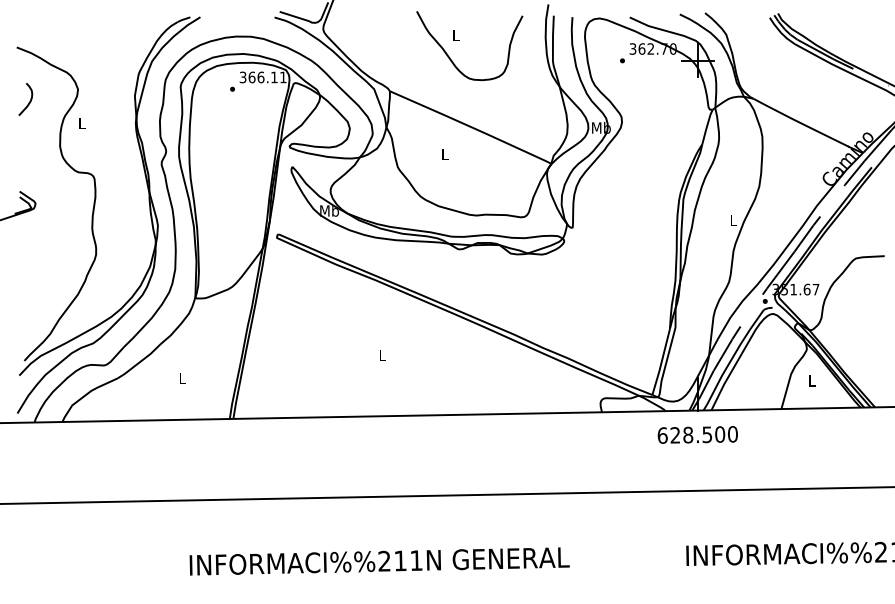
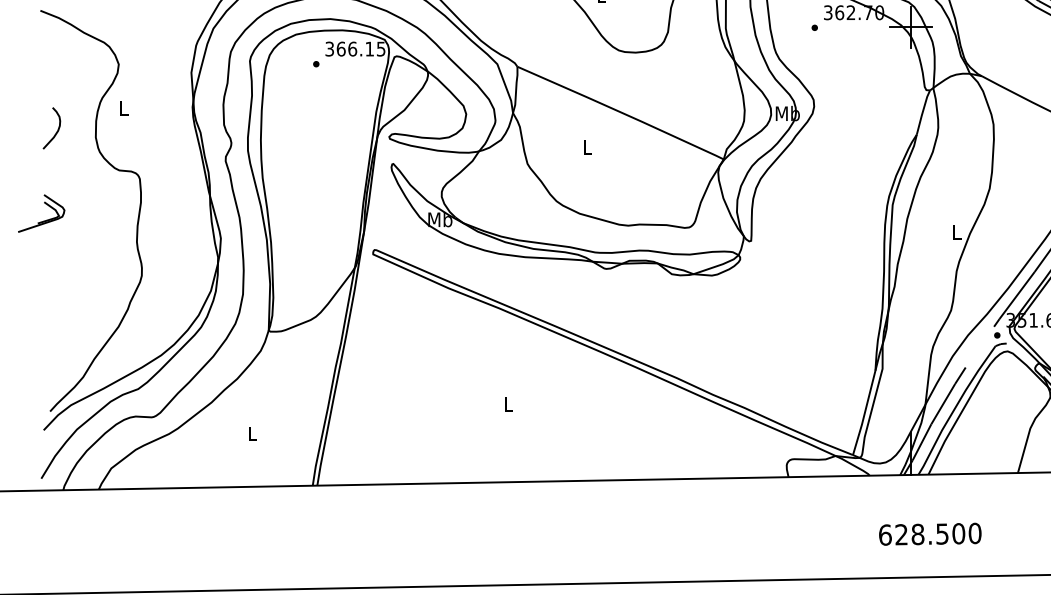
text: (283, 77) -> (381, 49), 366.11 -> 366.15
curve: (28, 102) -> (55, 132), moved
text: (697, 434) -> (929, 533), moved

